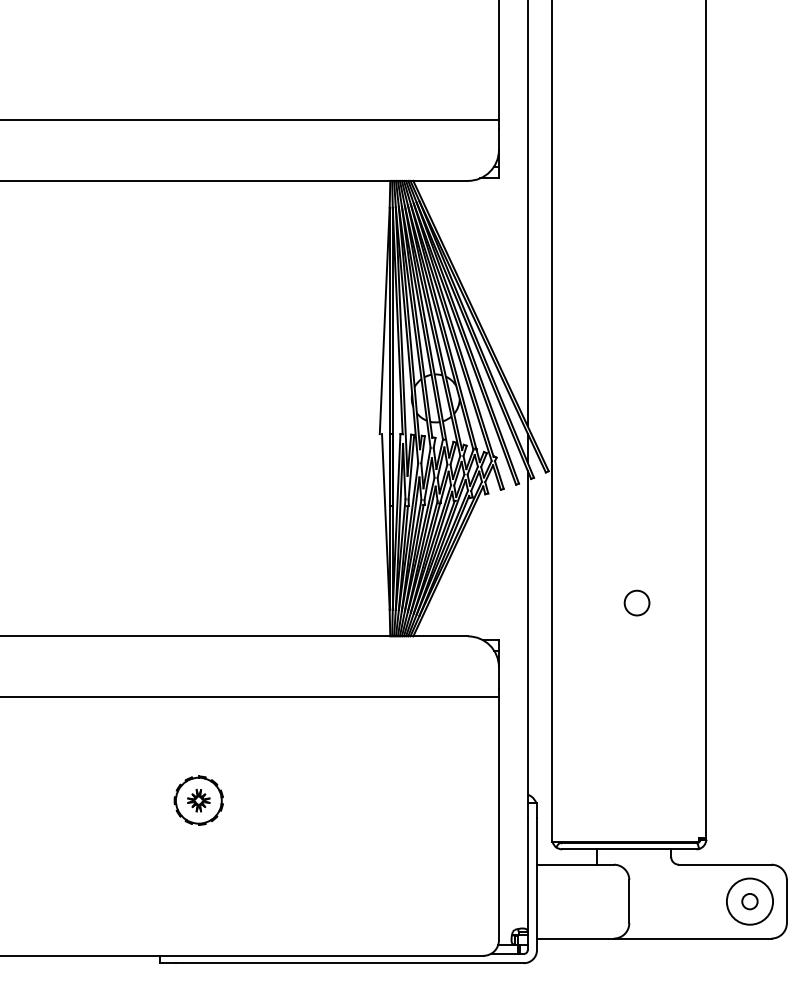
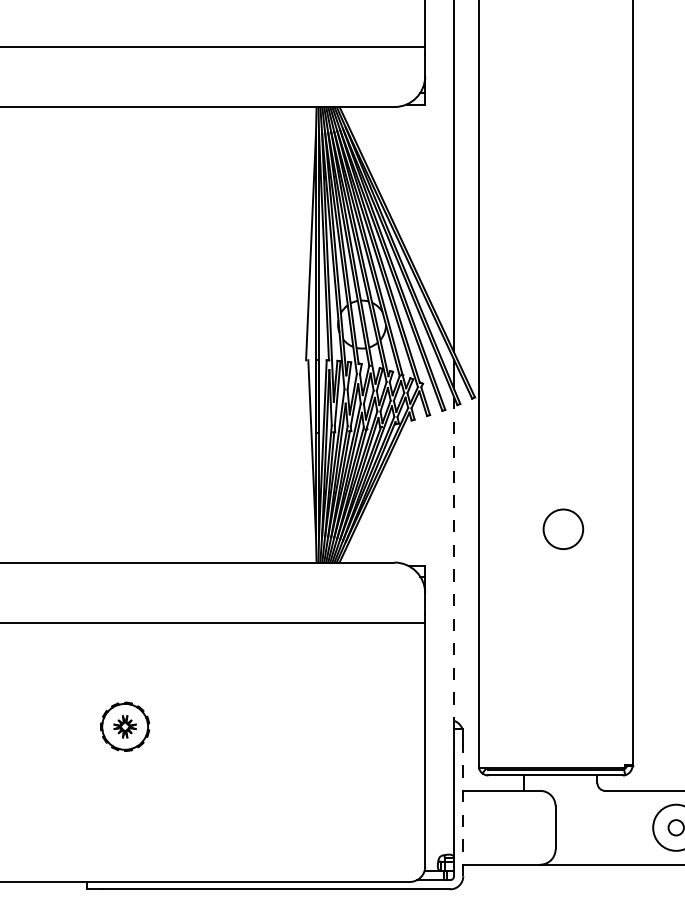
circle: (636, 602) -> (562, 528), size x1.6
line: (527, 637) -> (453, 563), solid -> dashed
line: (536, 884) -> (462, 810), solid -> dashed

